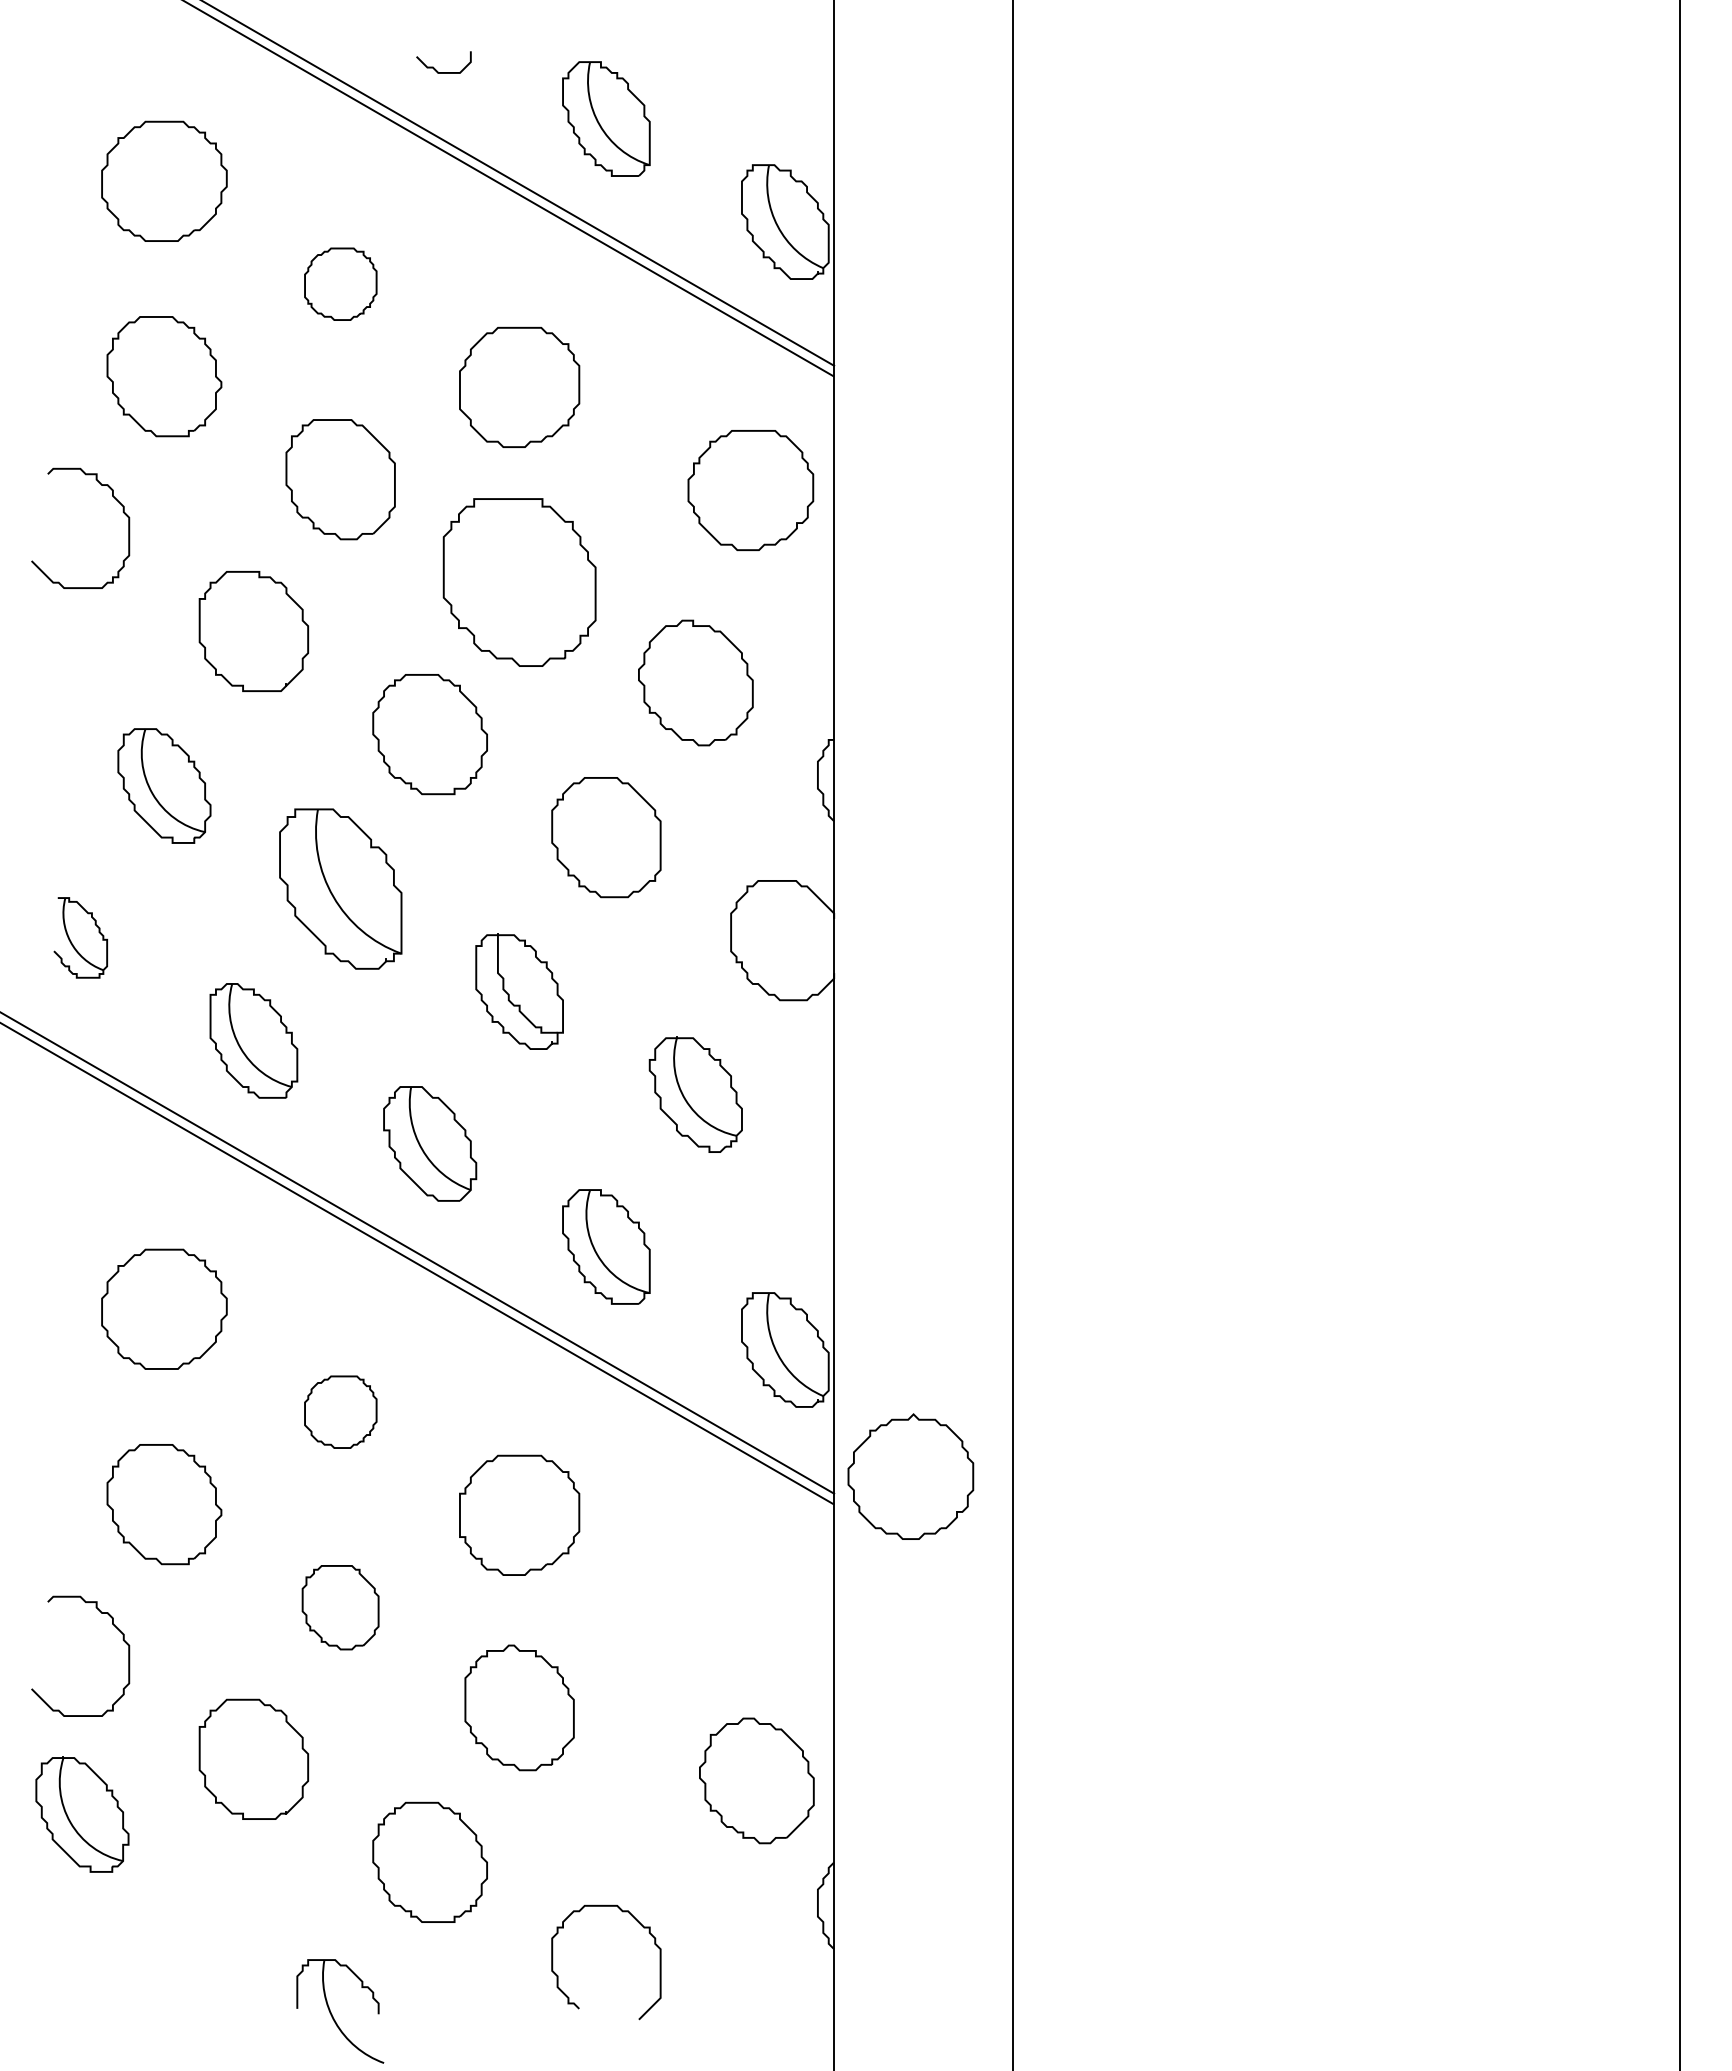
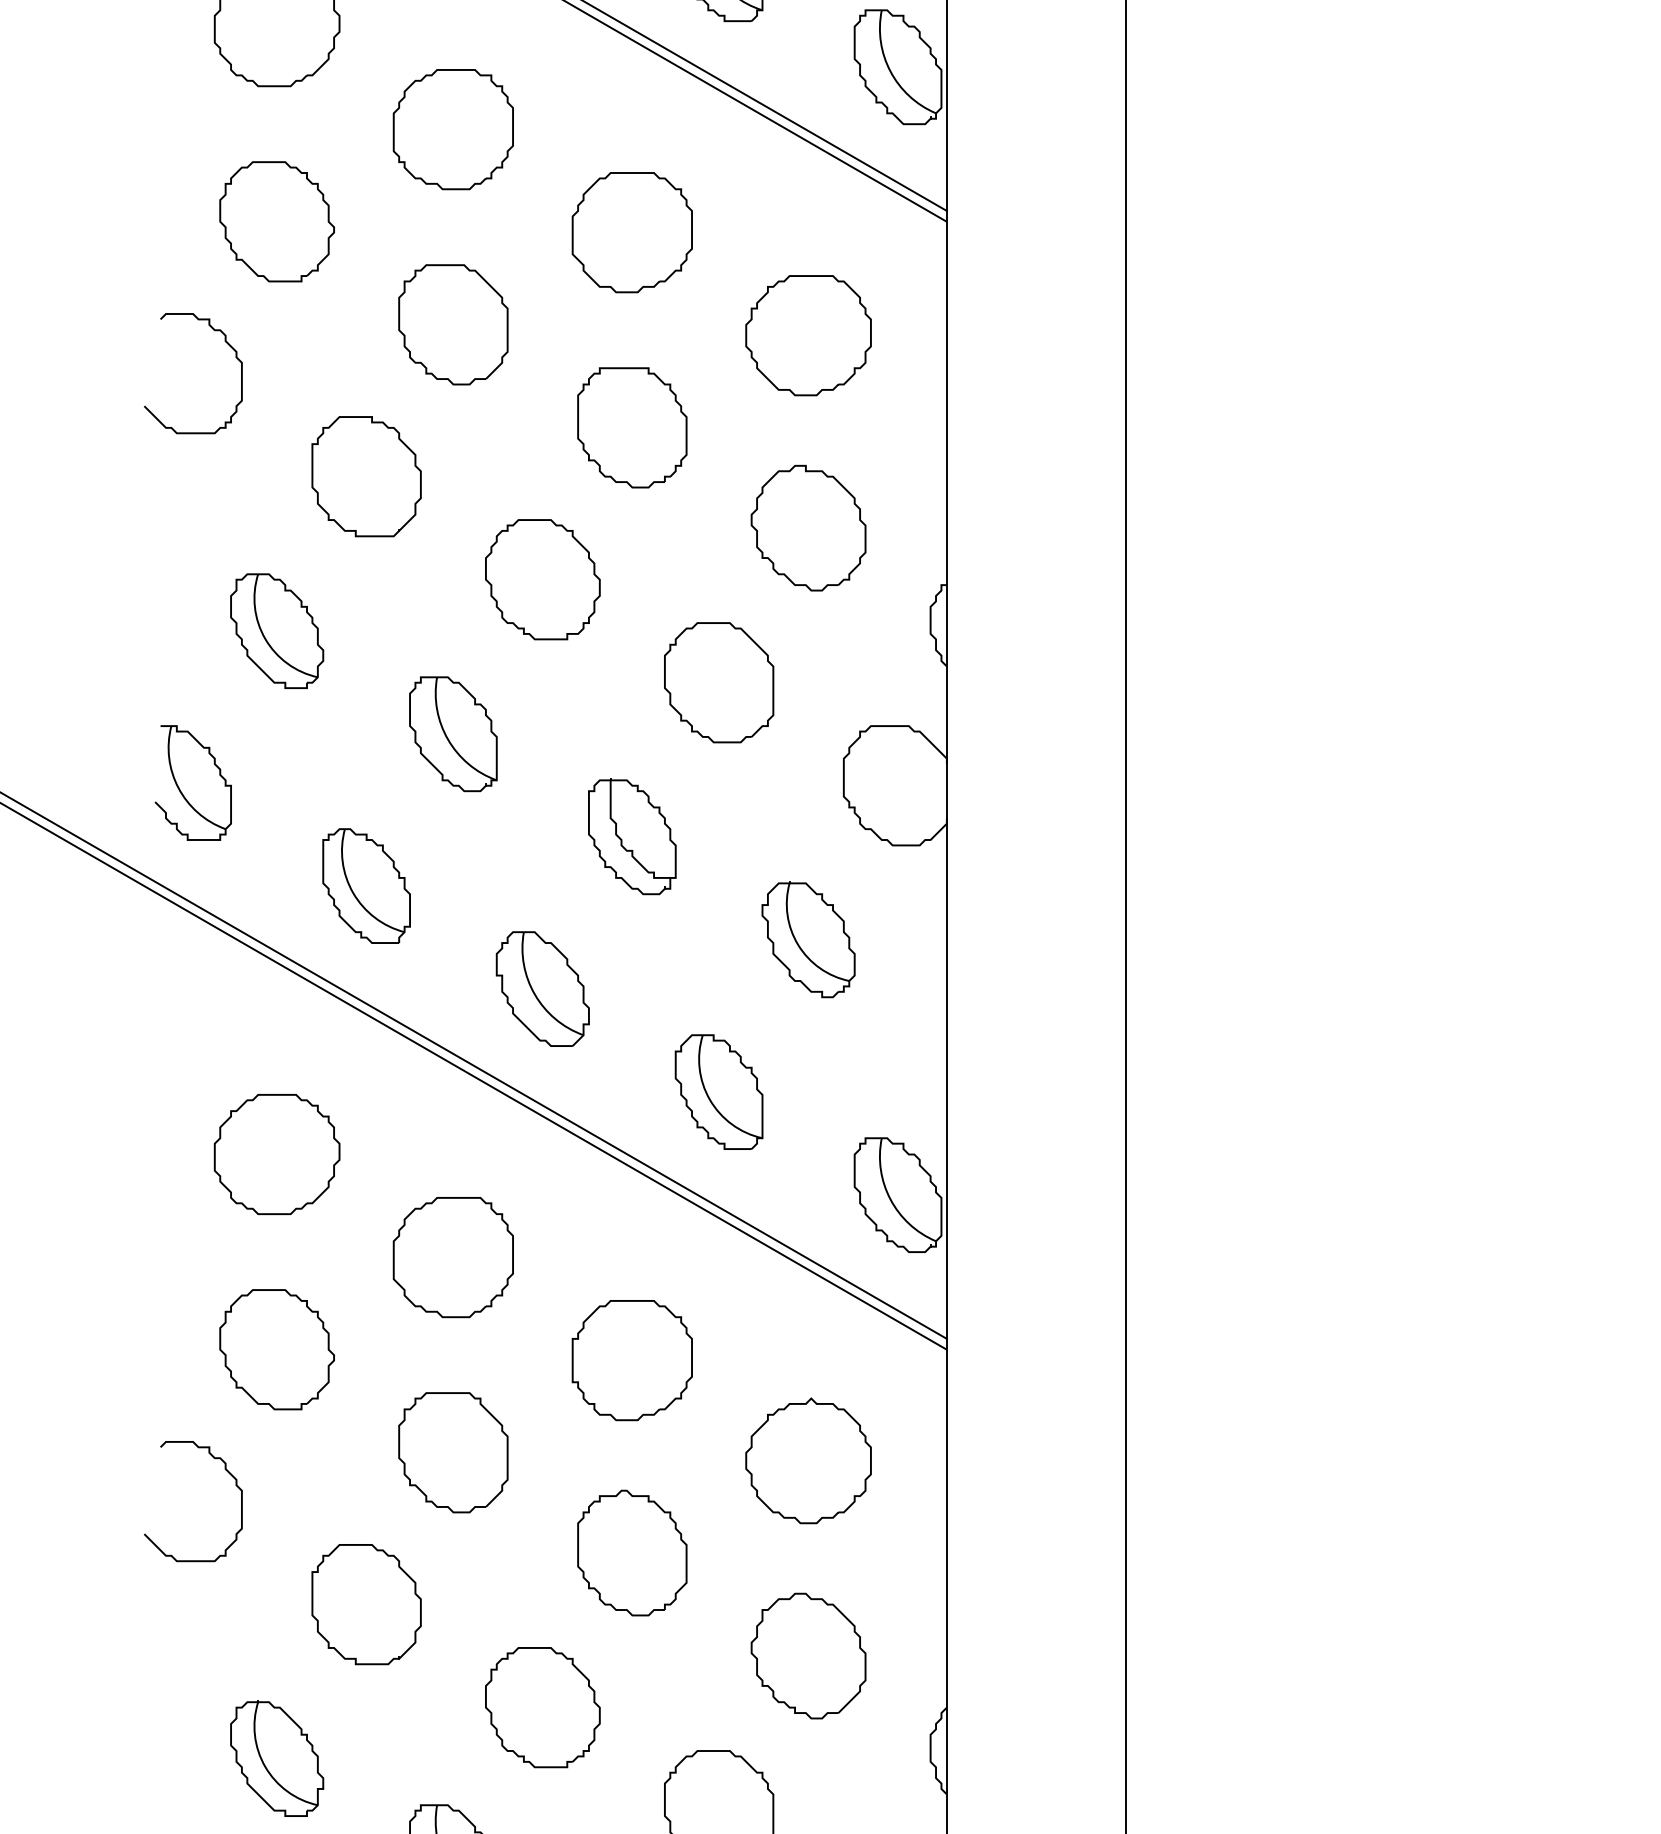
part: (340, 283) -> (453, 128), size x1.67
part: (750, 490) -> (808, 335), moved
part: (519, 582) -> (632, 427), size x0.71
part: (340, 888) -> (453, 733), size x0.71
part: (80, 937) -> (193, 782), size x1.43
part: (340, 1411) -> (453, 1256), size x1.67
part: (910, 1476) -> (808, 1460), moved
part: (340, 1607) -> (453, 1452), size x1.43
part: (756, 1780) -> (808, 1655), moved
part: (82, 1814) -> (277, 1758), moved

